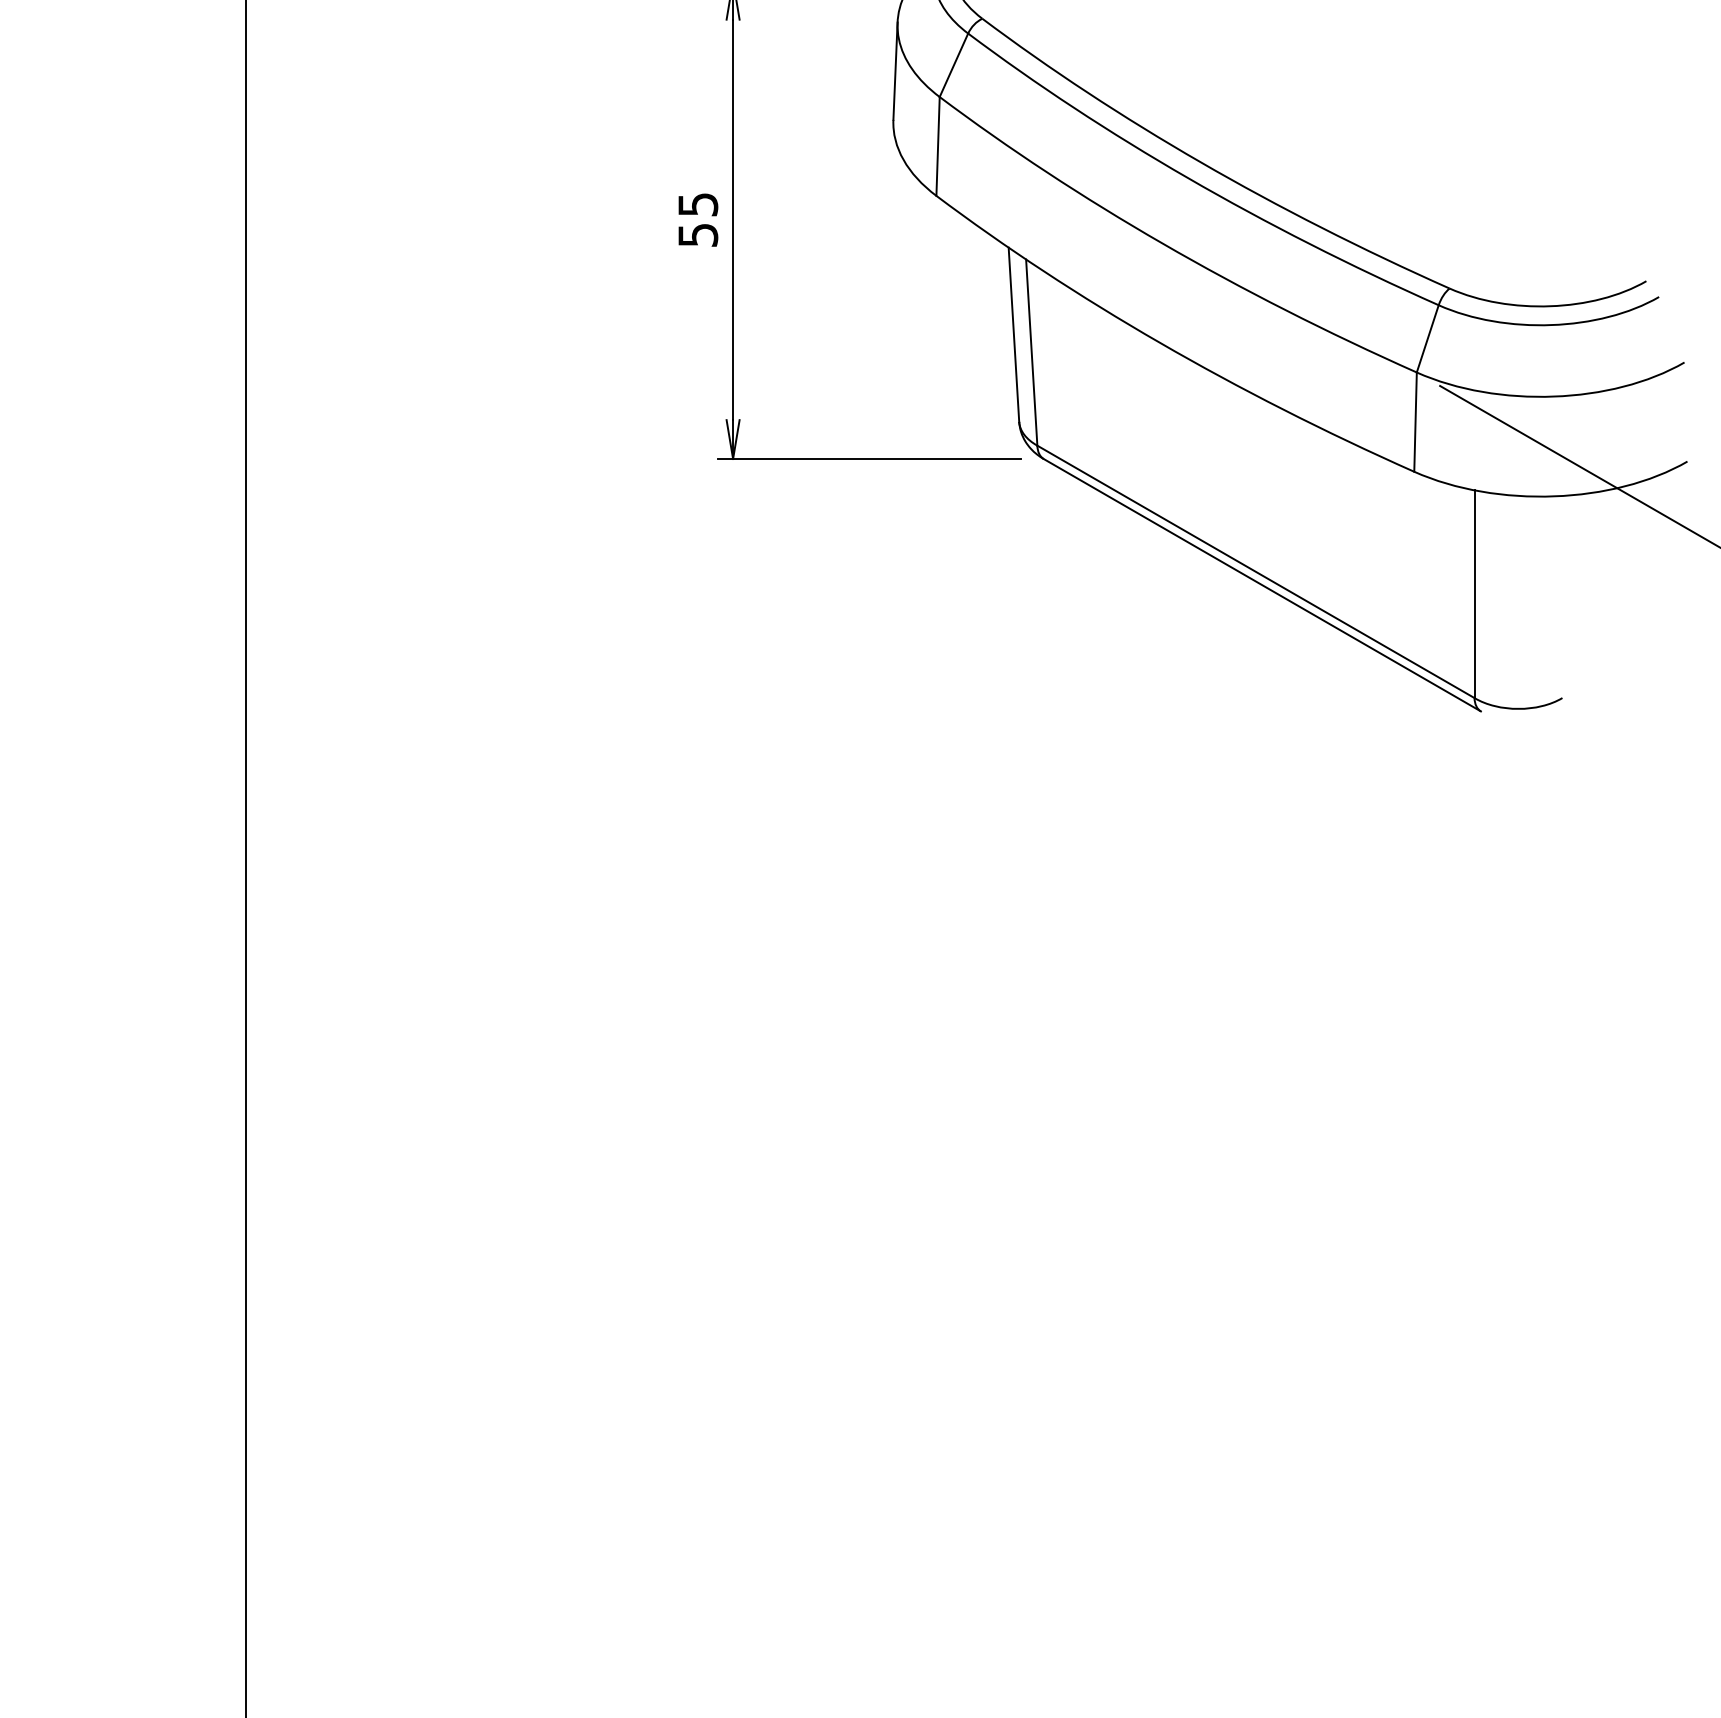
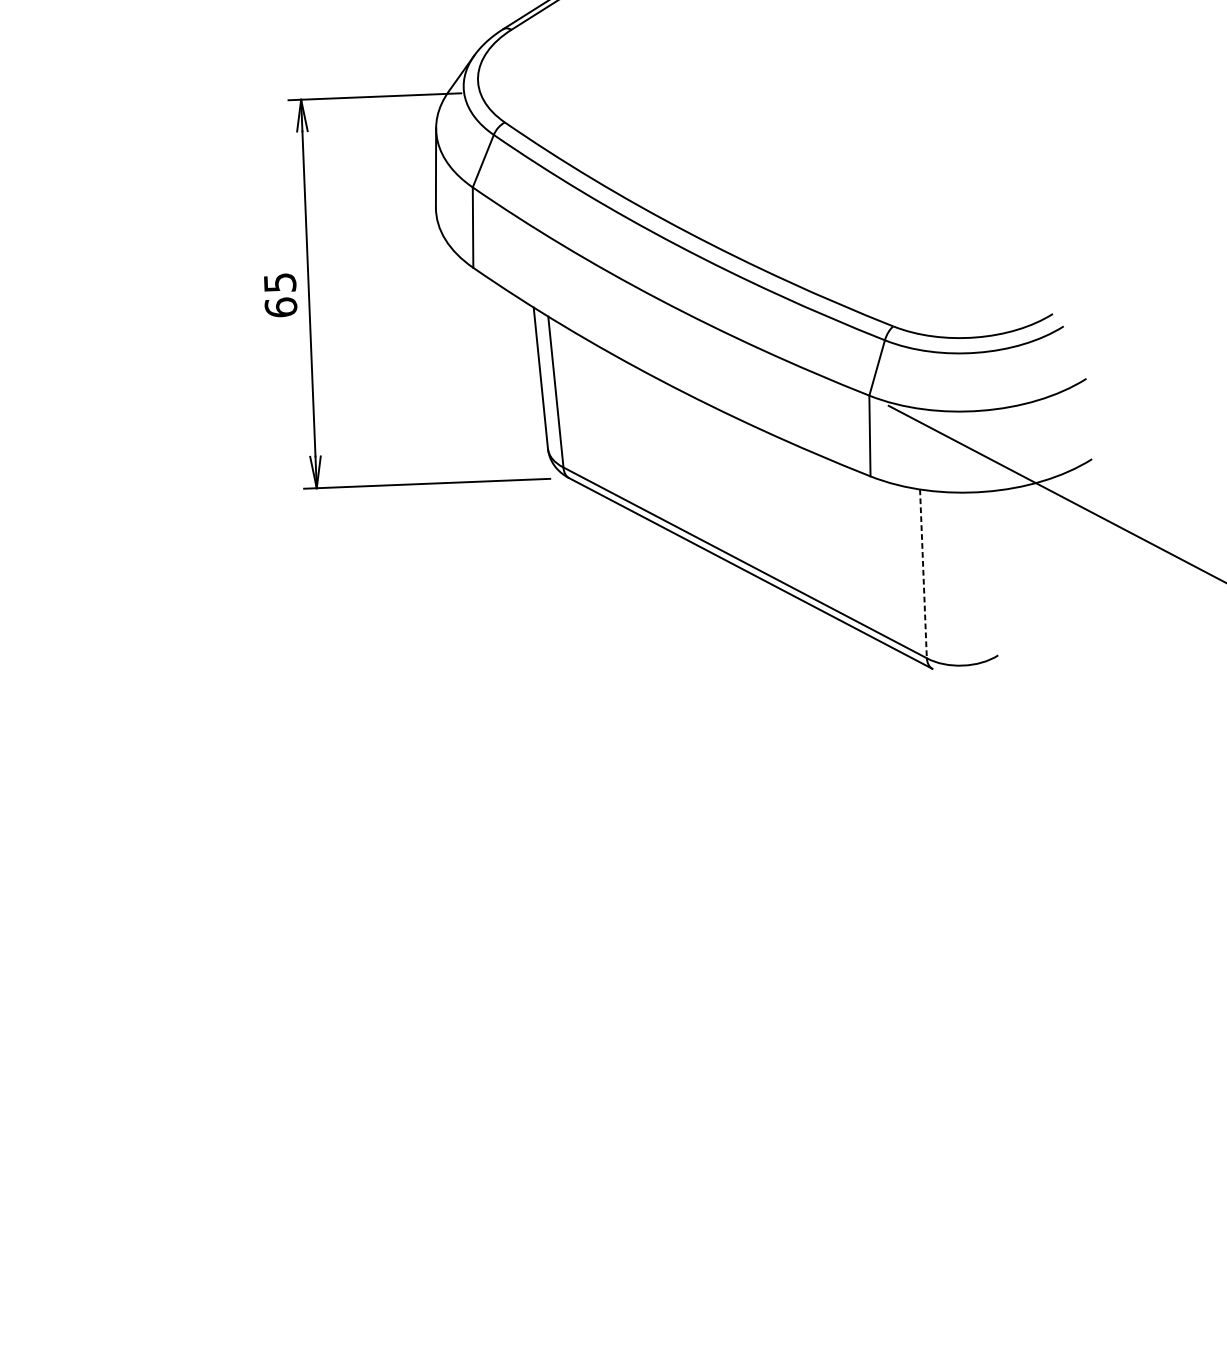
text: (698, 235) -> (281, 307), 55 -> 65
line: (1474, 594) -> (923, 574), solid -> dashed

